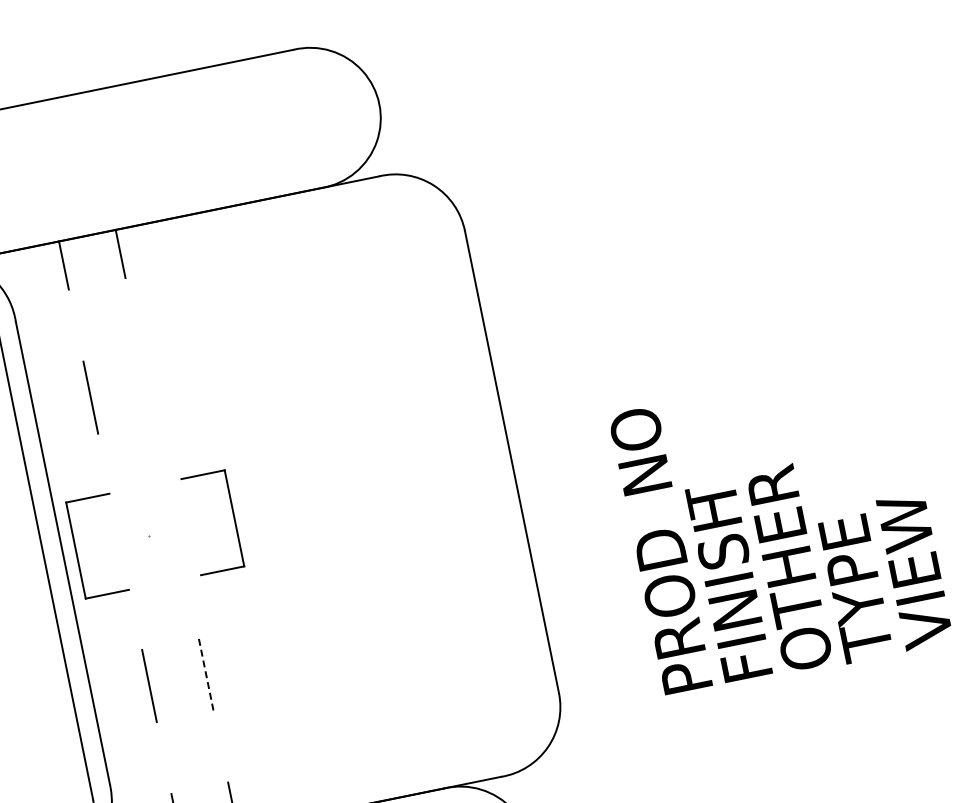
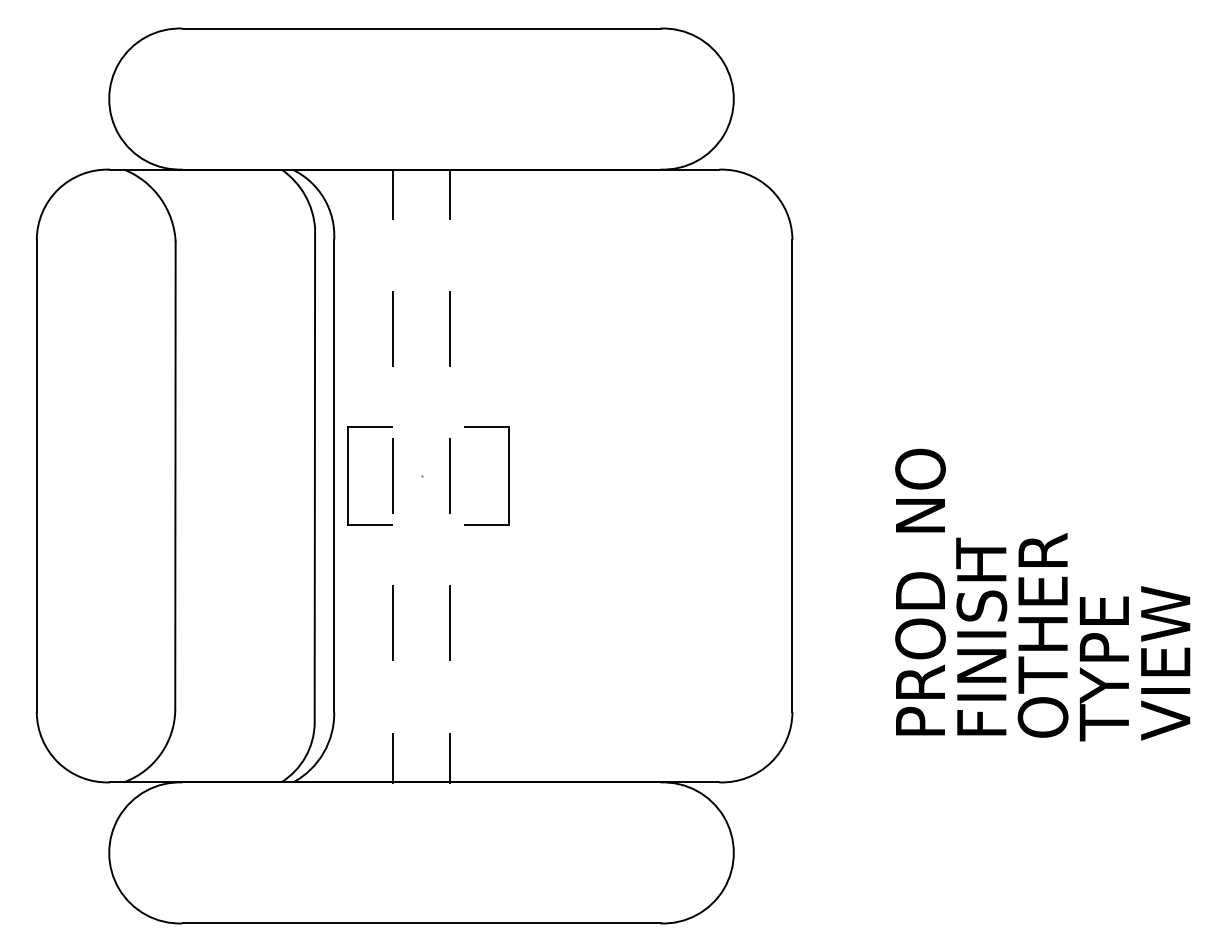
line: (146, 385) -> (449, 328), added
line: (176, 529) -> (450, 475), added
line: (119, 541) -> (392, 475), added
line: (206, 674) -> (450, 623), dashed -> solid

